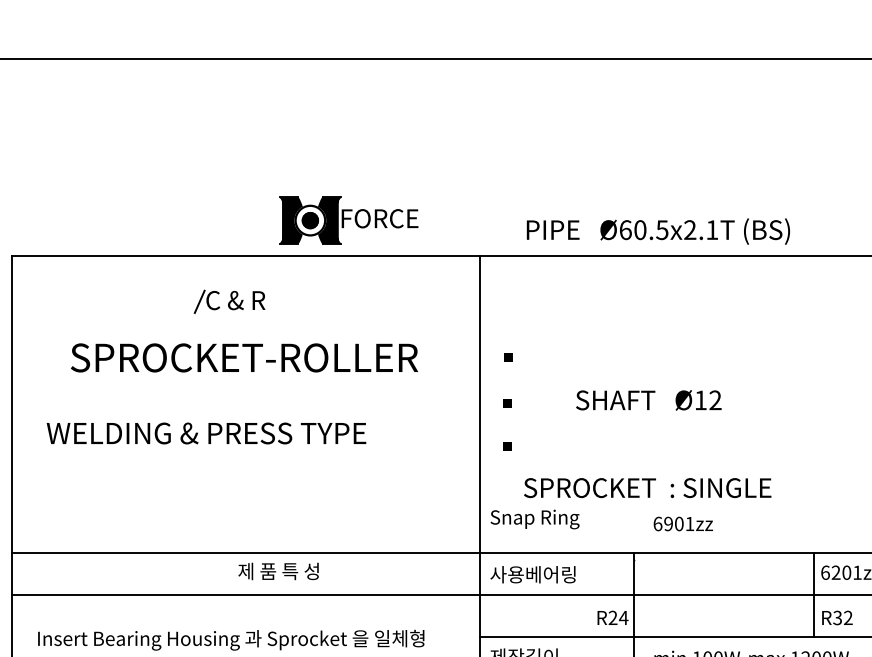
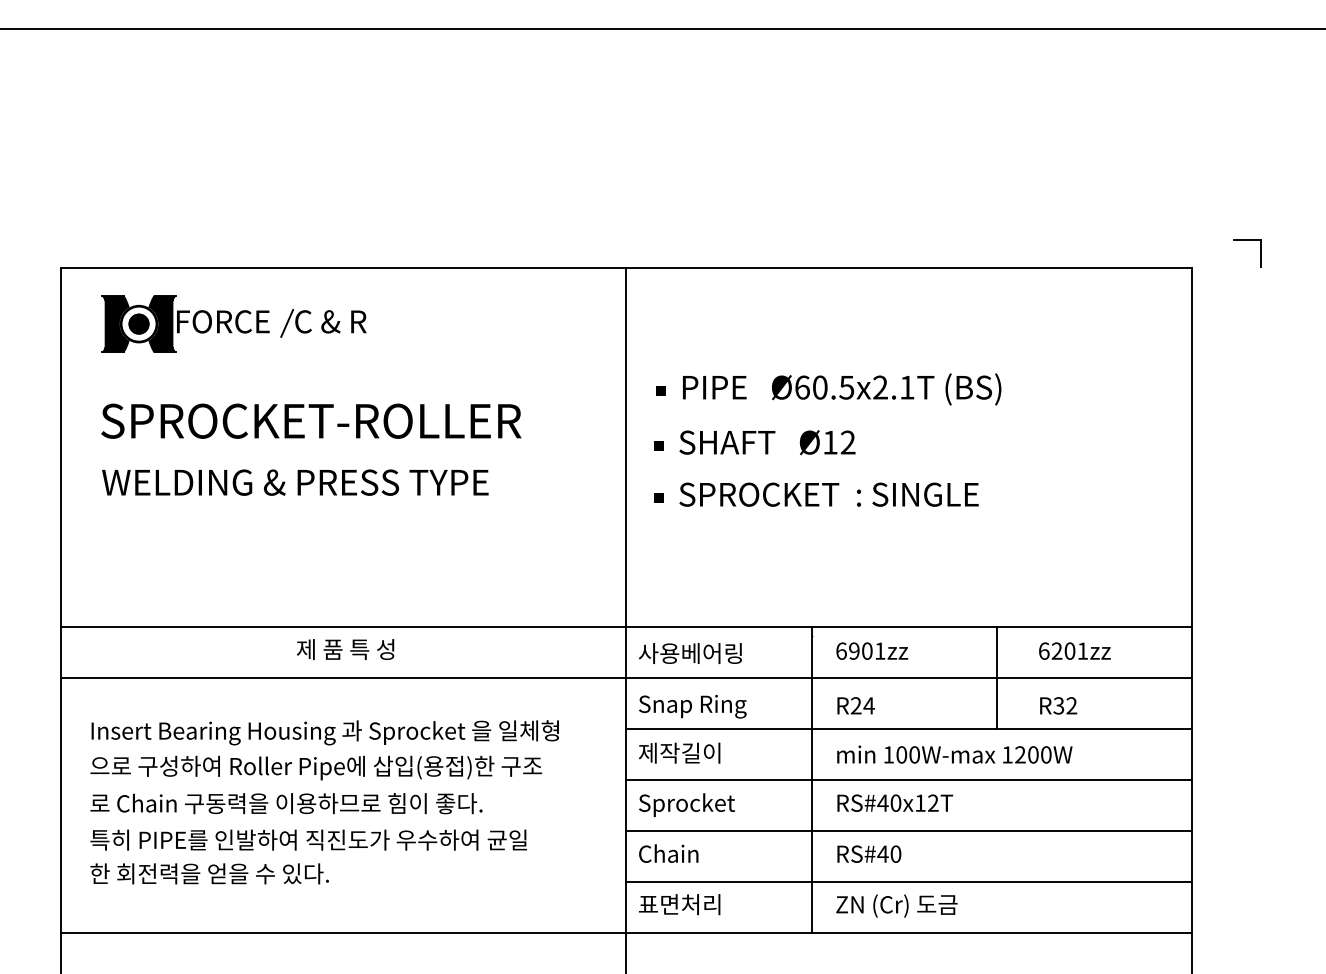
part: (348, 220) -> (185, 323), moved
text: (658, 231) -> (842, 389), moved
text: (244, 357) -> (311, 420), moved
text: (648, 400) -> (767, 442), moved
text: (647, 487) -> (828, 494), moved
text: (534, 519) -> (692, 706), moved
text: (683, 523) -> (872, 650), moved
text: (278, 571) -> (345, 649), moved
line: (814, 594) -> (996, 677), moved
text: (612, 617) -> (855, 705), moved

